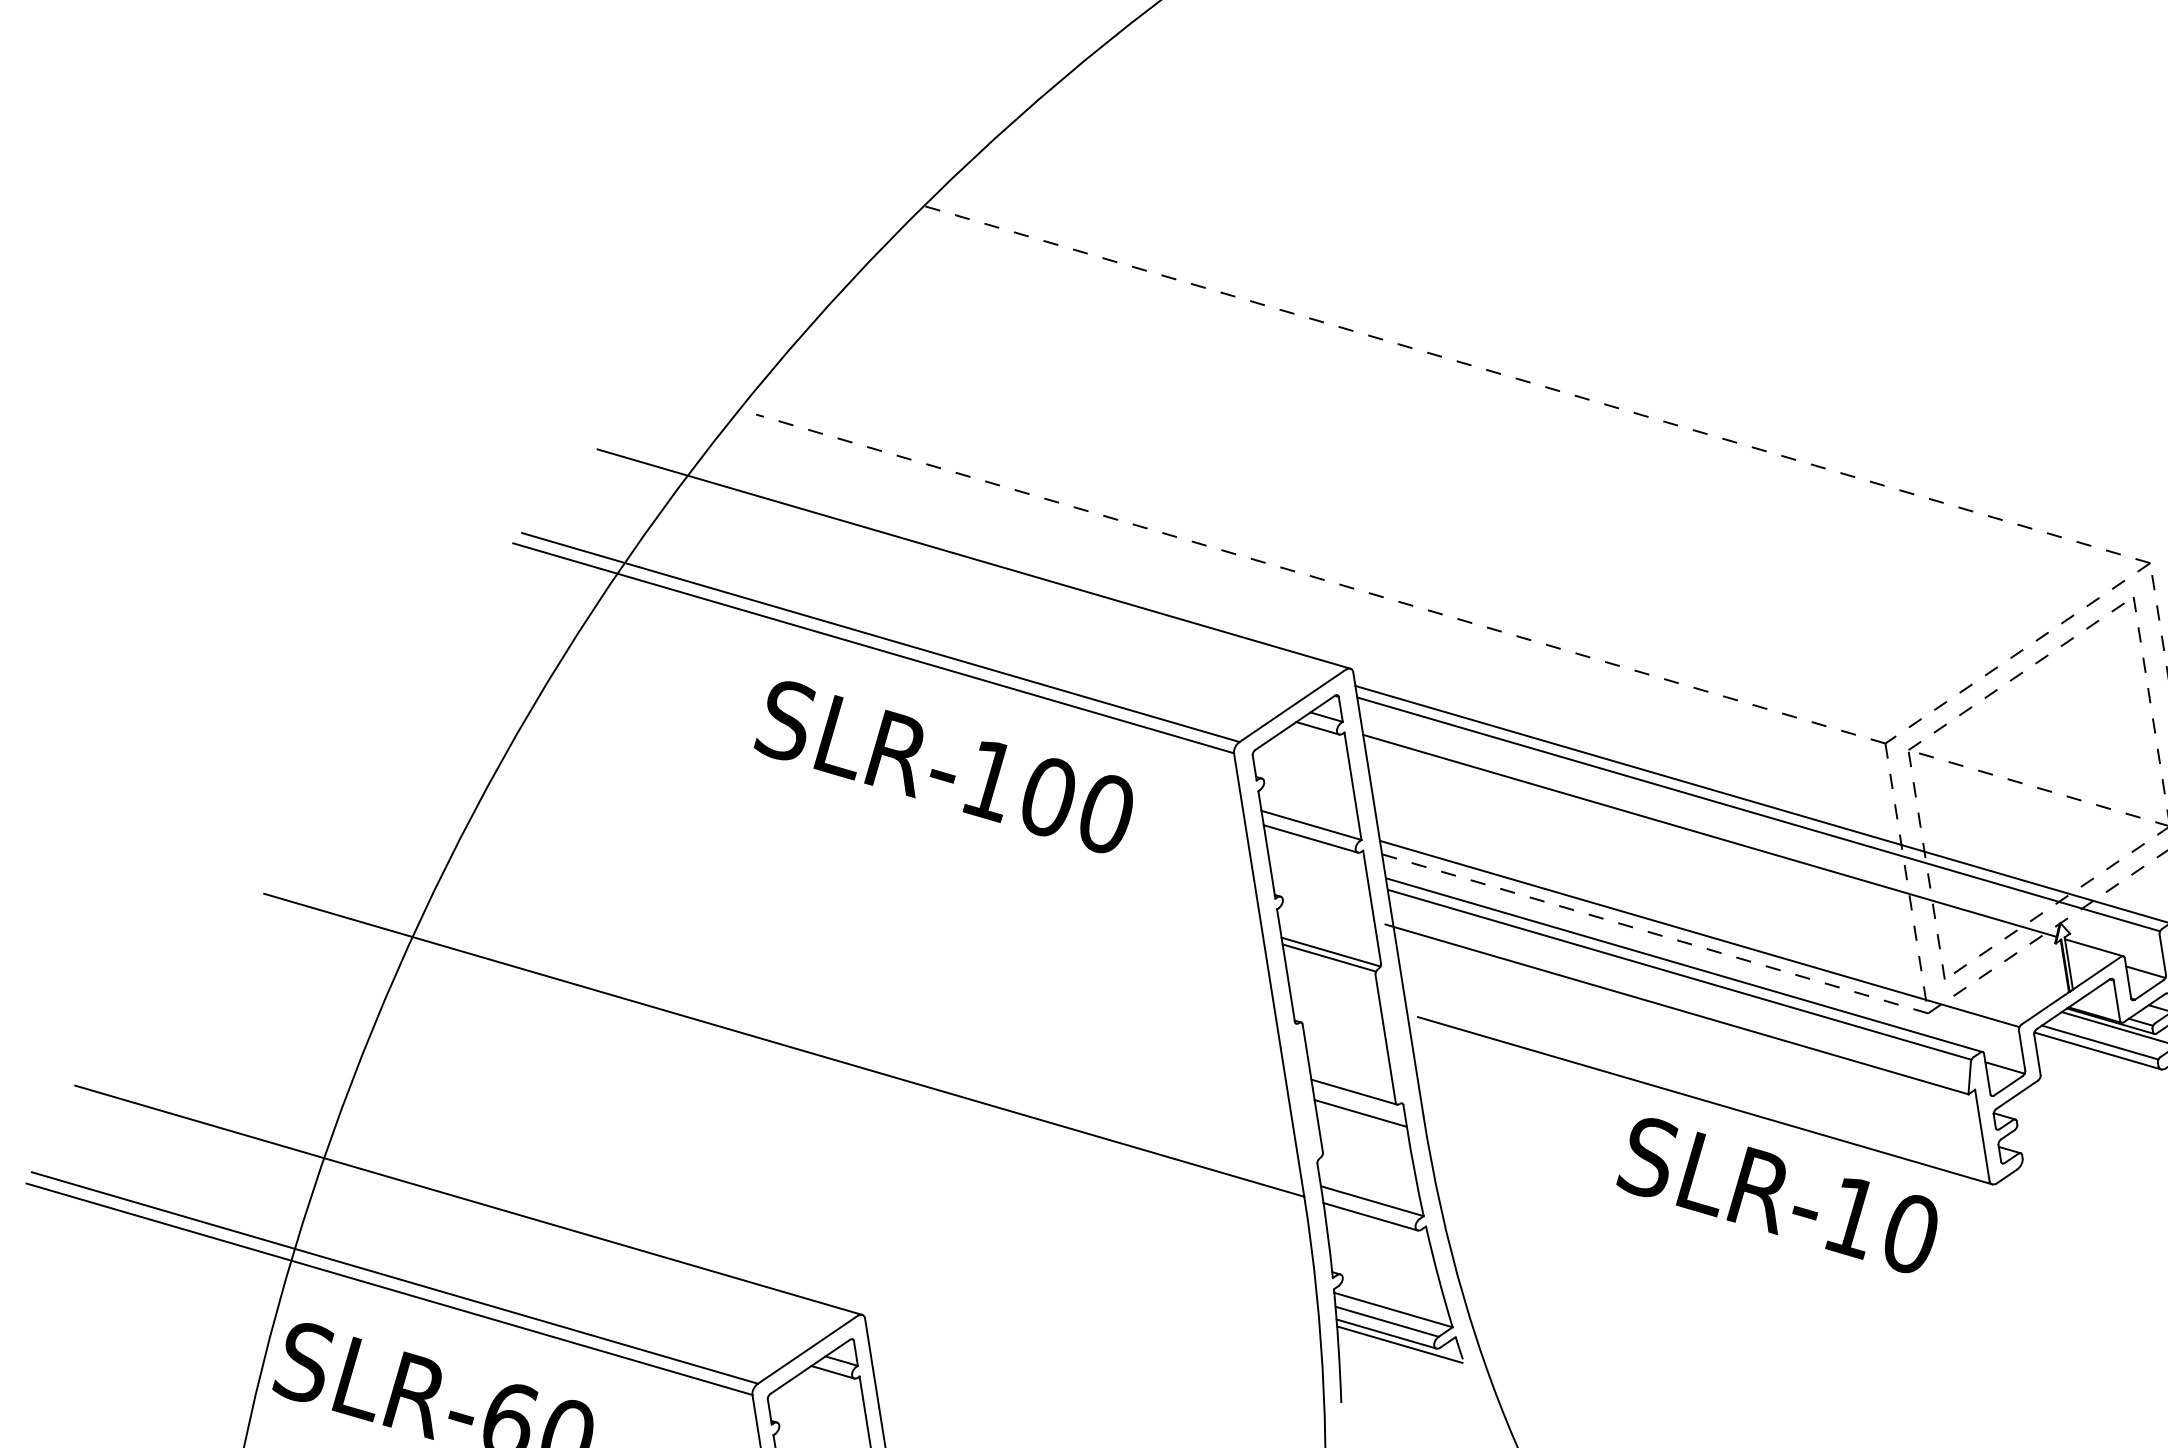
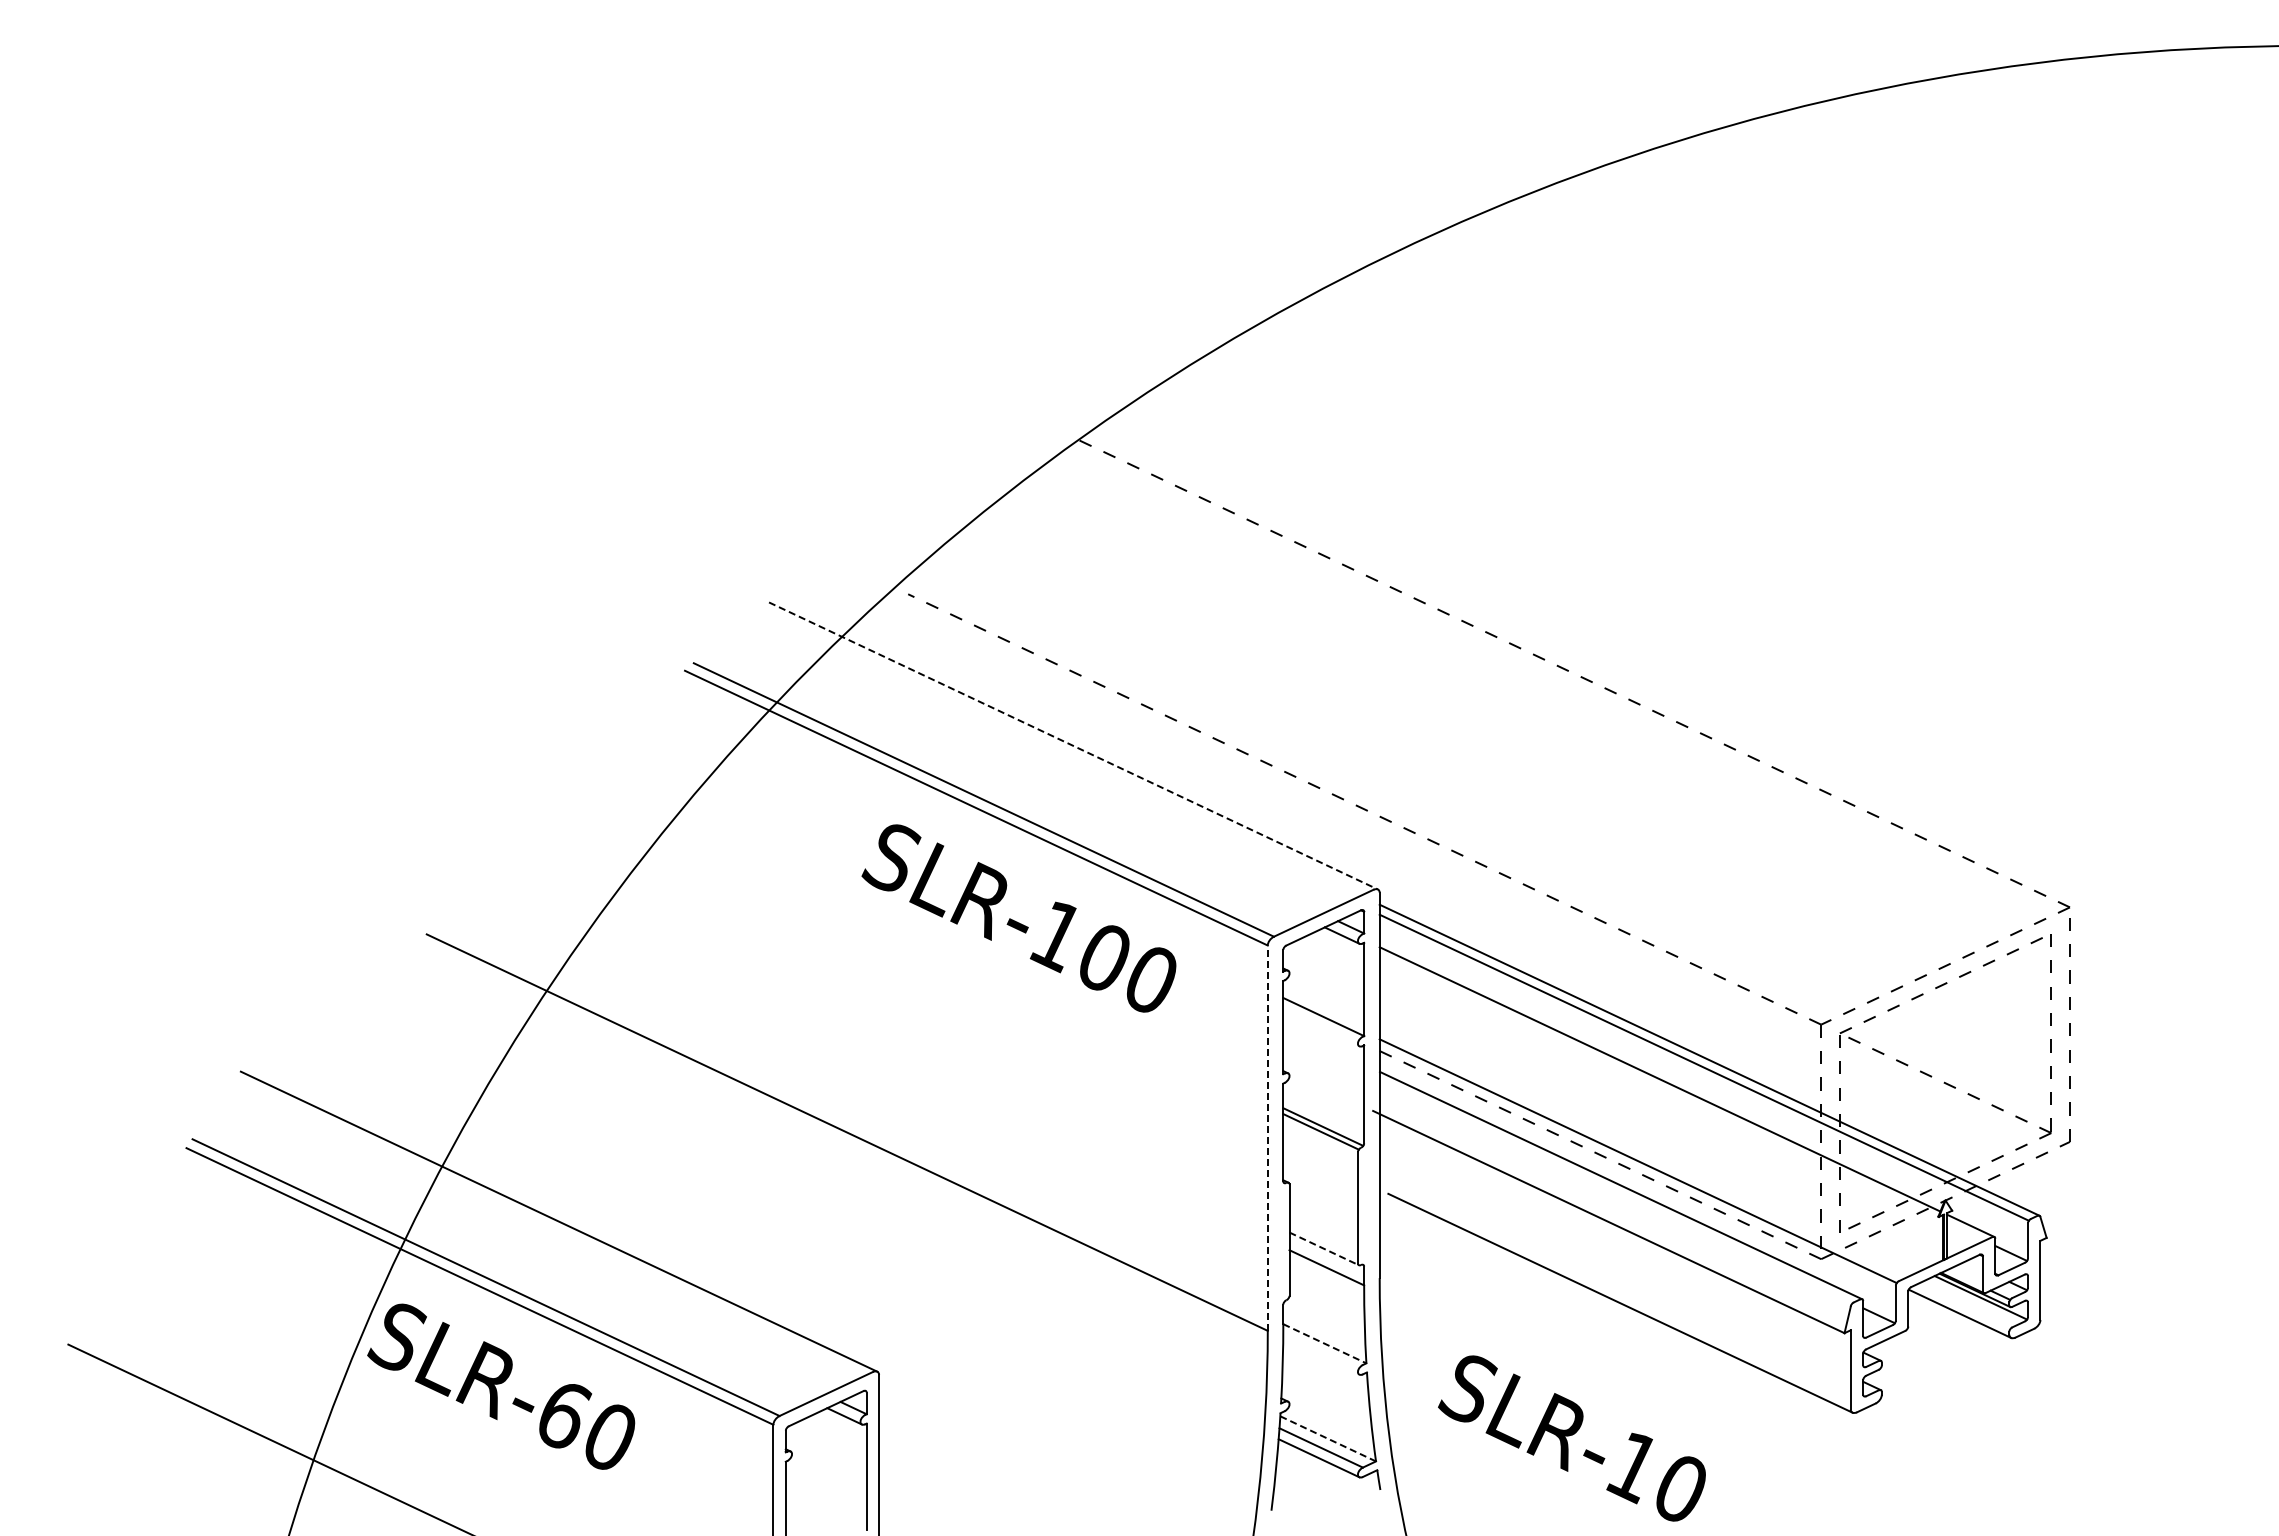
line: (974, 558) -> (1073, 745), solid -> dashed
line: (1311, 839) -> (1321, 1028), removed
line: (1268, 975) -> (1267, 1138), solid -> dashed
line: (1679, 975) -> (1615, 1193), removed
line: (2100, 1041) -> (1963, 1306), removed
line: (1354, 1092) -> (1324, 1249), solid -> dashed
text: (1775, 1195) -> (1571, 1438), moved
line: (1371, 1200) -> (1324, 1343), solid -> dashed
line: (1370, 1216) -> (1321, 1356), removed
line: (1393, 1309) -> (1328, 1438), solid -> dashed
line: (1399, 1344) -> (1328, 1468), removed

